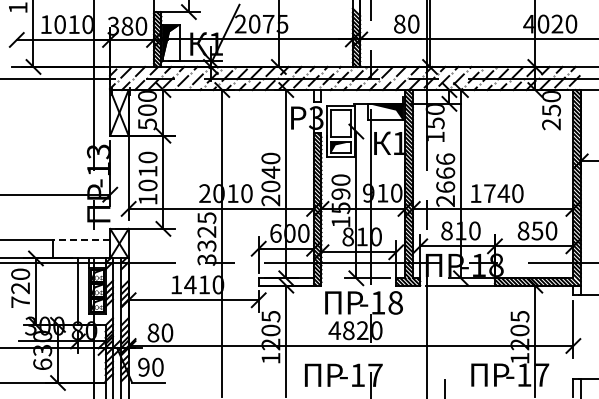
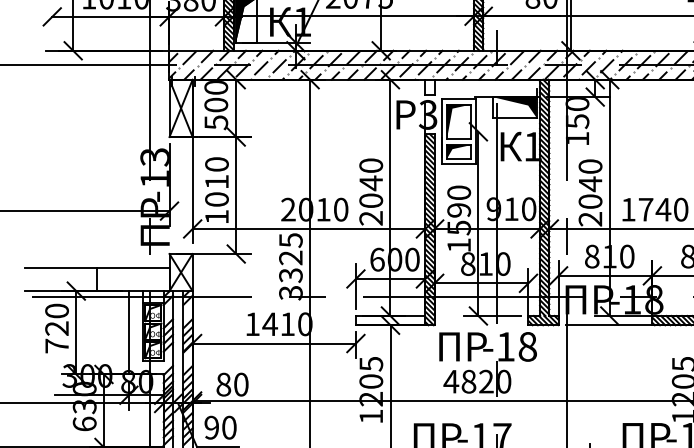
fill: (340, 123) -> (458, 121), added
text: (445, 172) -> (590, 183), 2666 -> 2040
line: (81, 239) -> (133, 267), dashed -> solid

